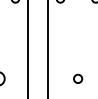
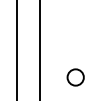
circle: (77, 78) -> (74, 77), size x1.67

